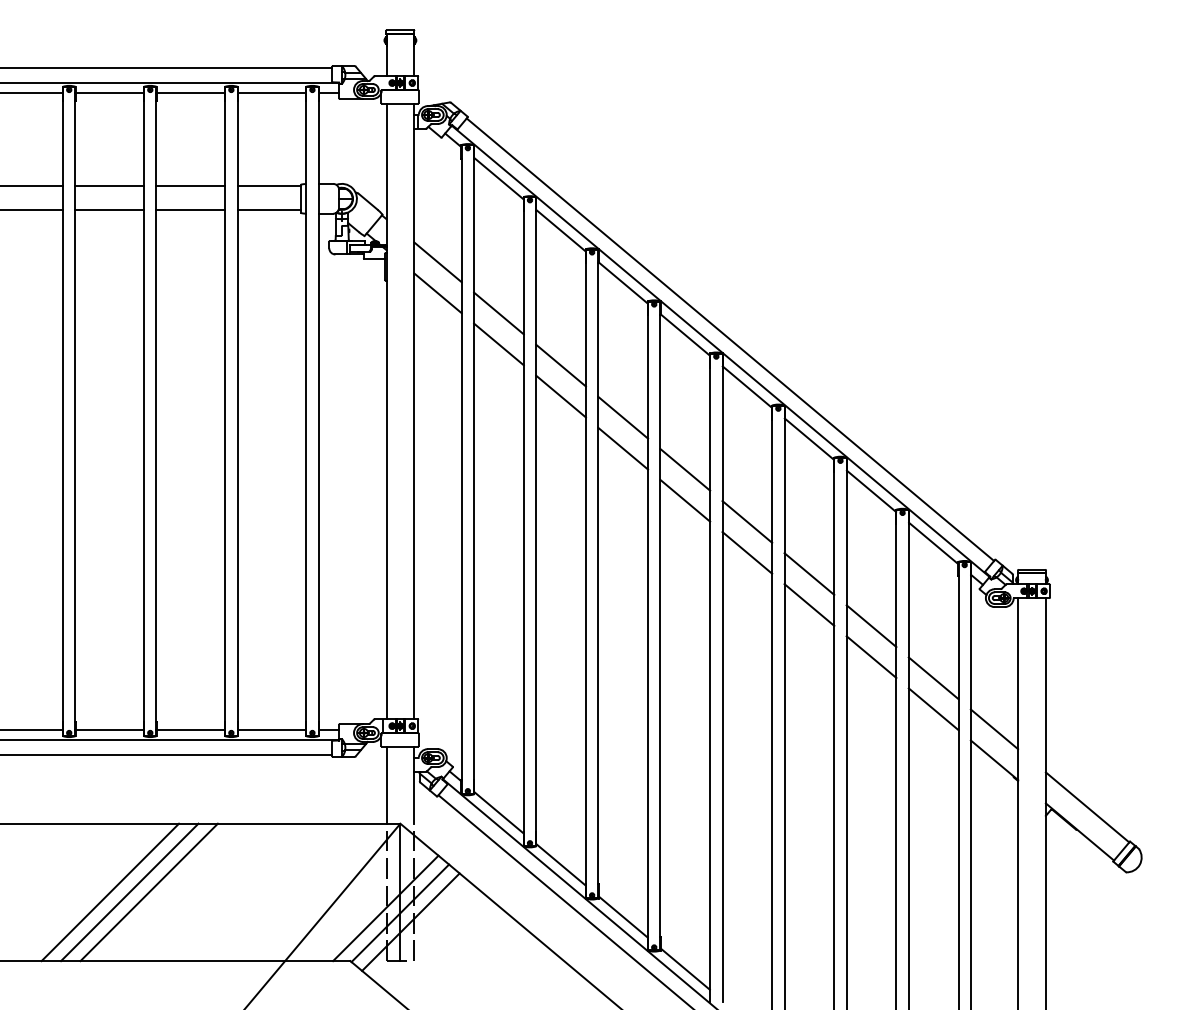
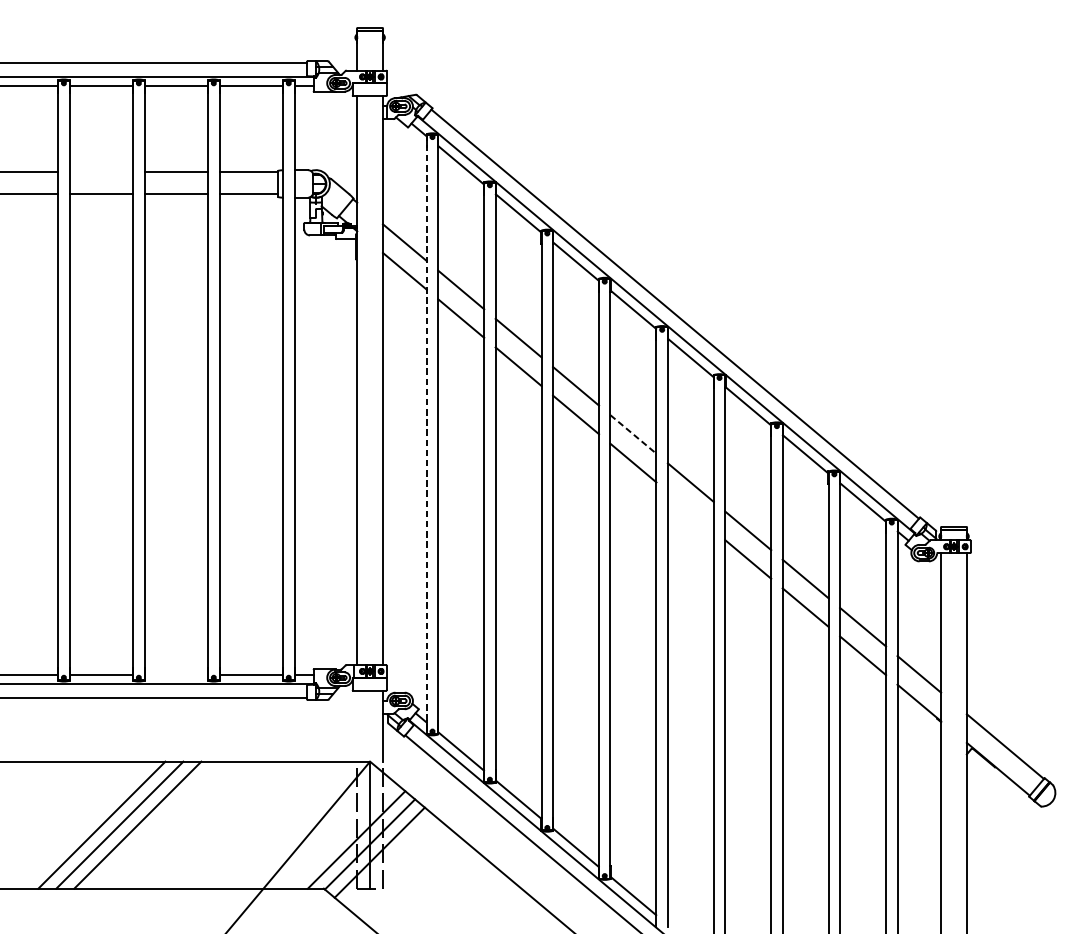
line: (109, 186) -> (101, 172), removed
line: (461, 470) -> (426, 435), solid -> dashed
line: (685, 470) -> (633, 435), solid -> dashed
line: (747, 552) -> (690, 510), removed
line: (190, 729) -> (176, 674), removed
line: (386, 784) -> (357, 725), removed

